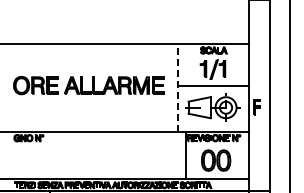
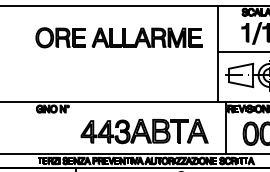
part: (88, 85) -> (118, 37), moved
line: (178, 88) -> (217, 54), dashed -> solid
part: (112, 158) -> (145, 131), added

